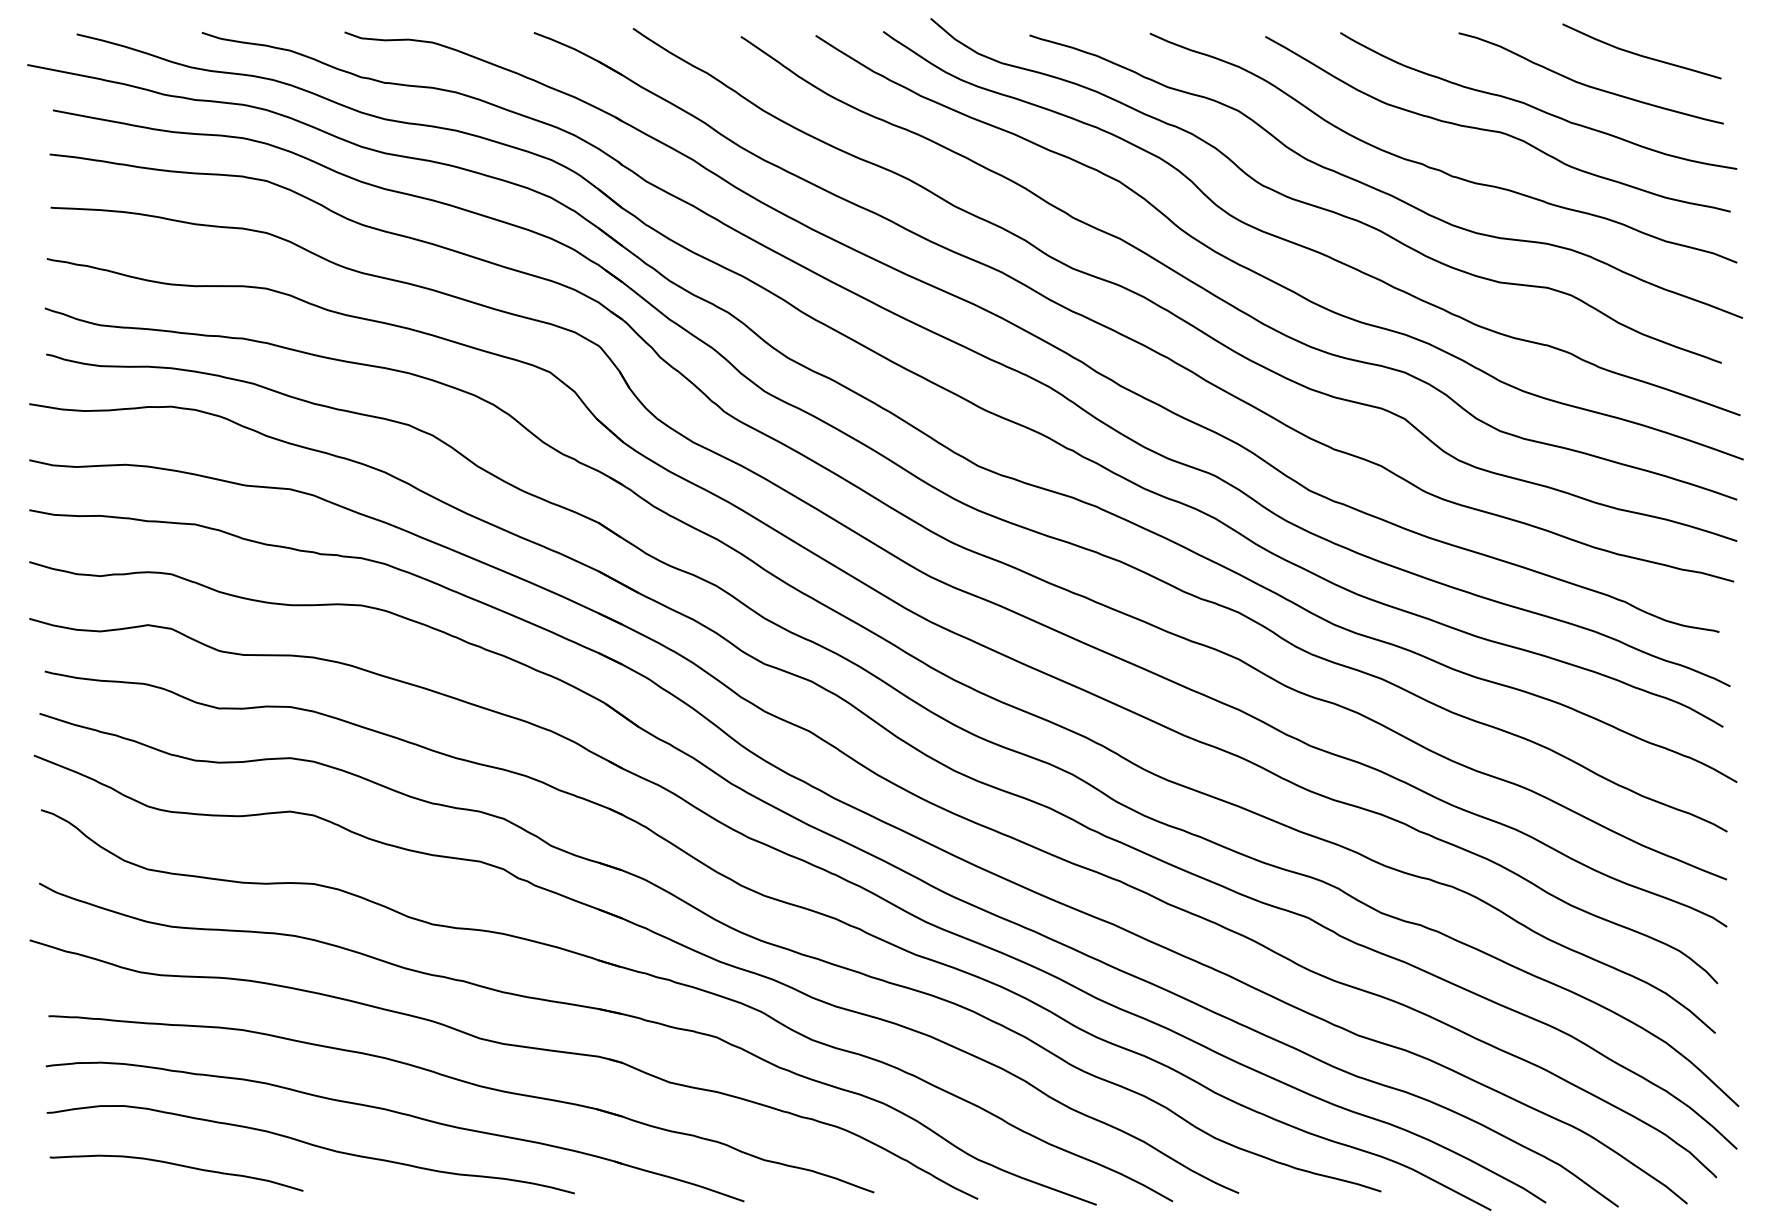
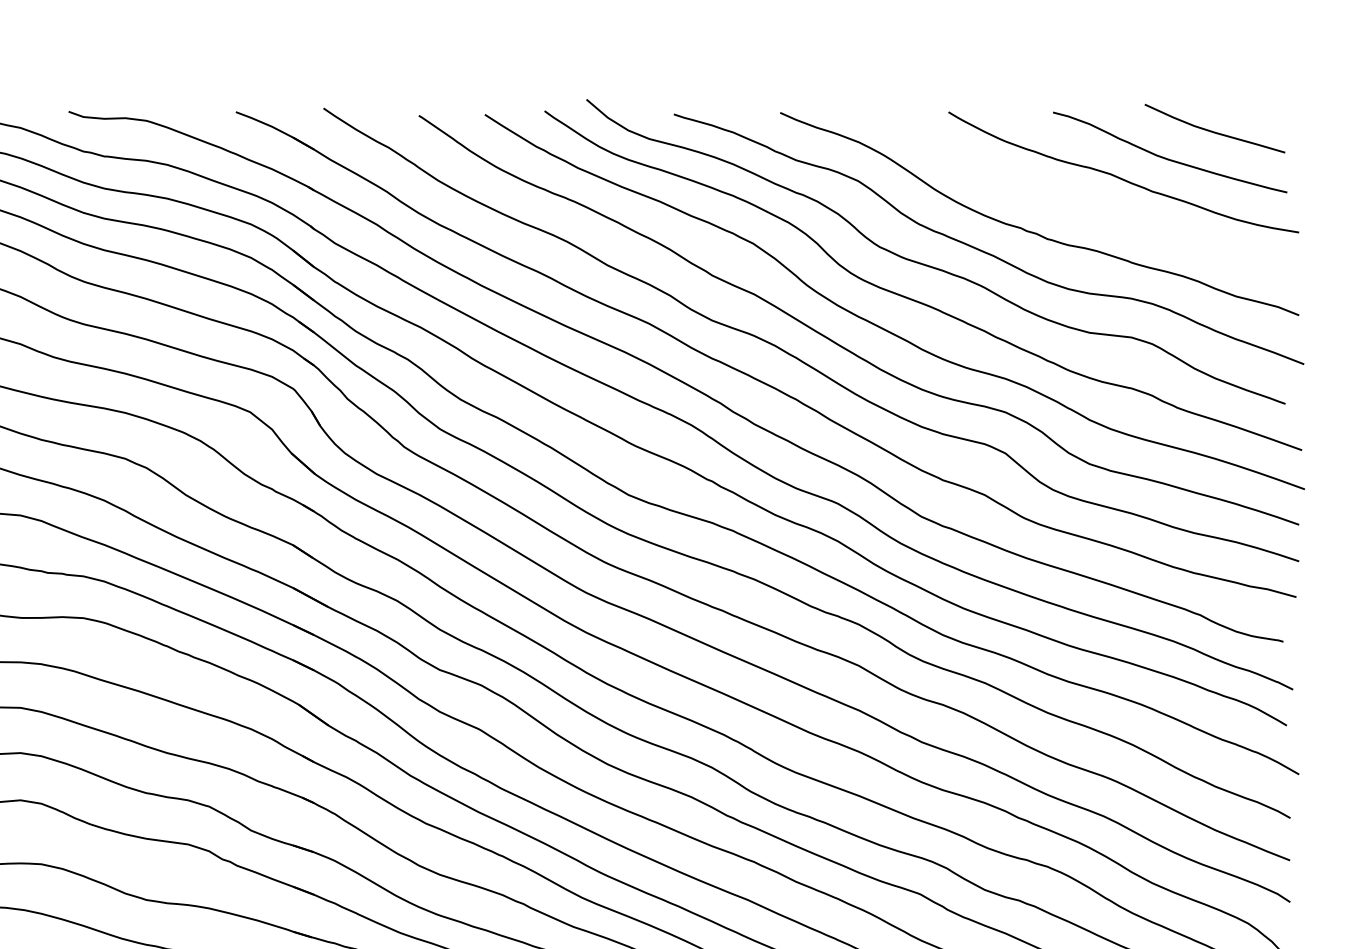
curve: (1496, 130) -> (1086, 198), removed

